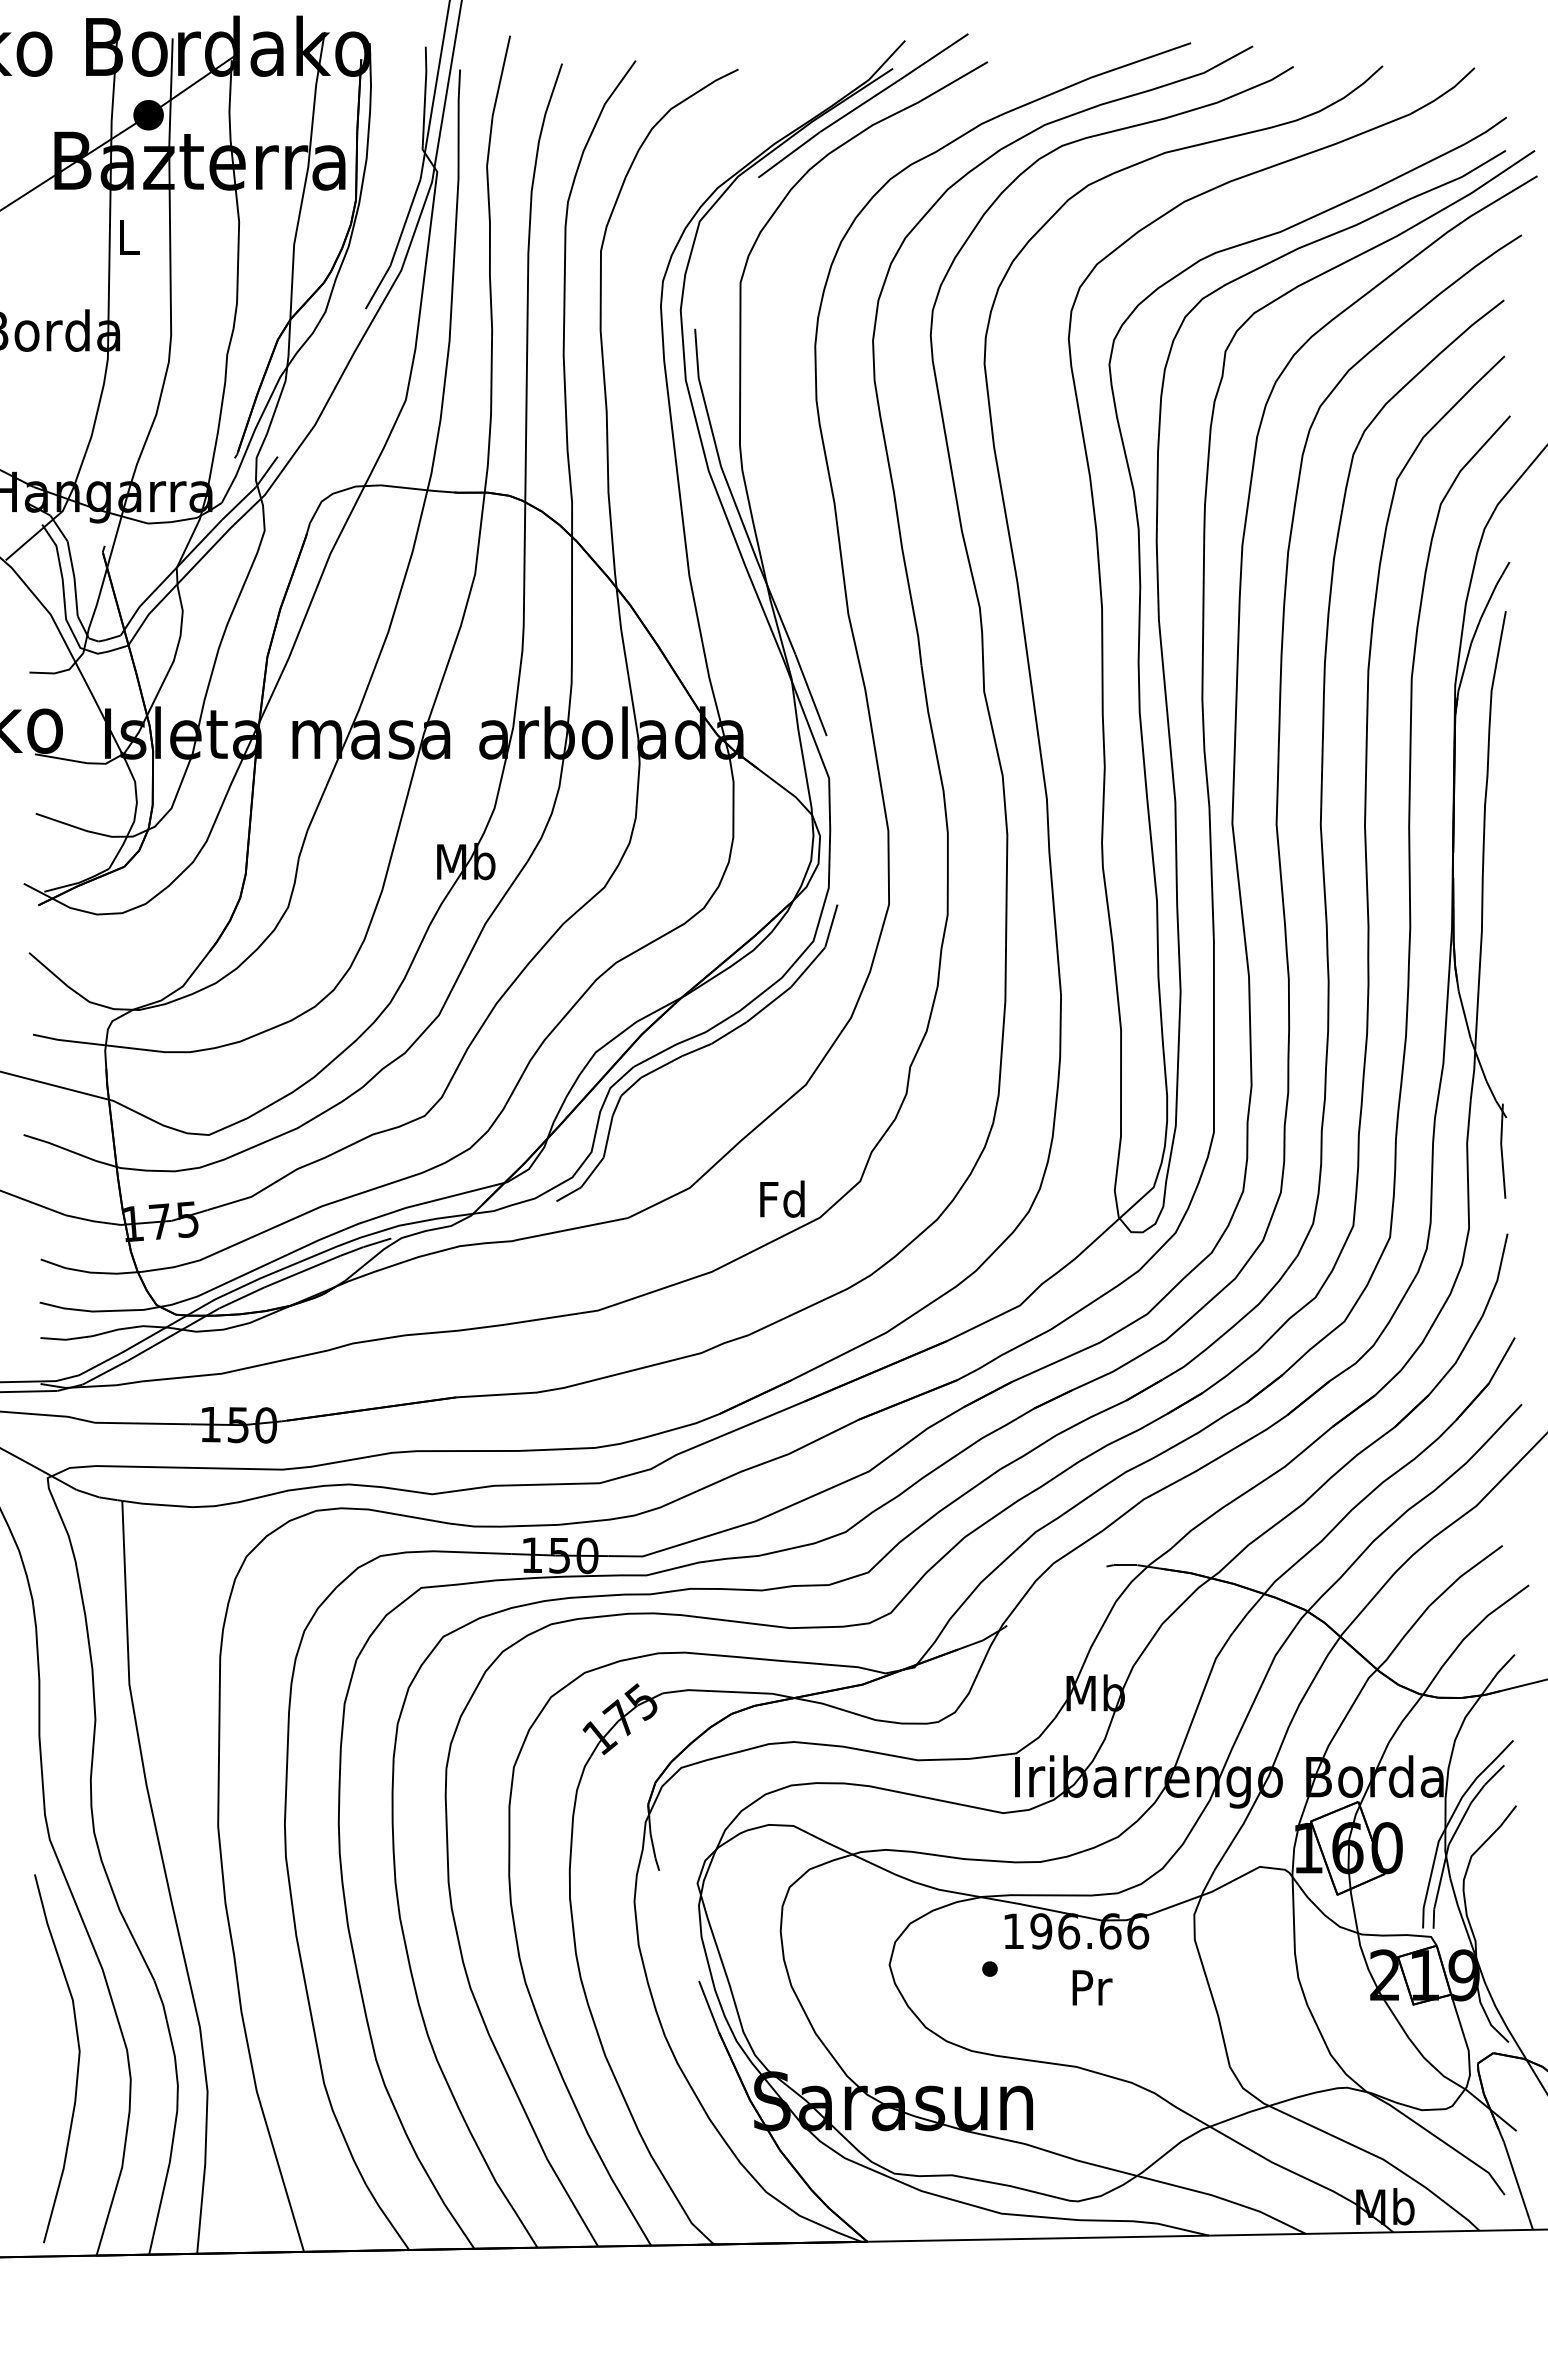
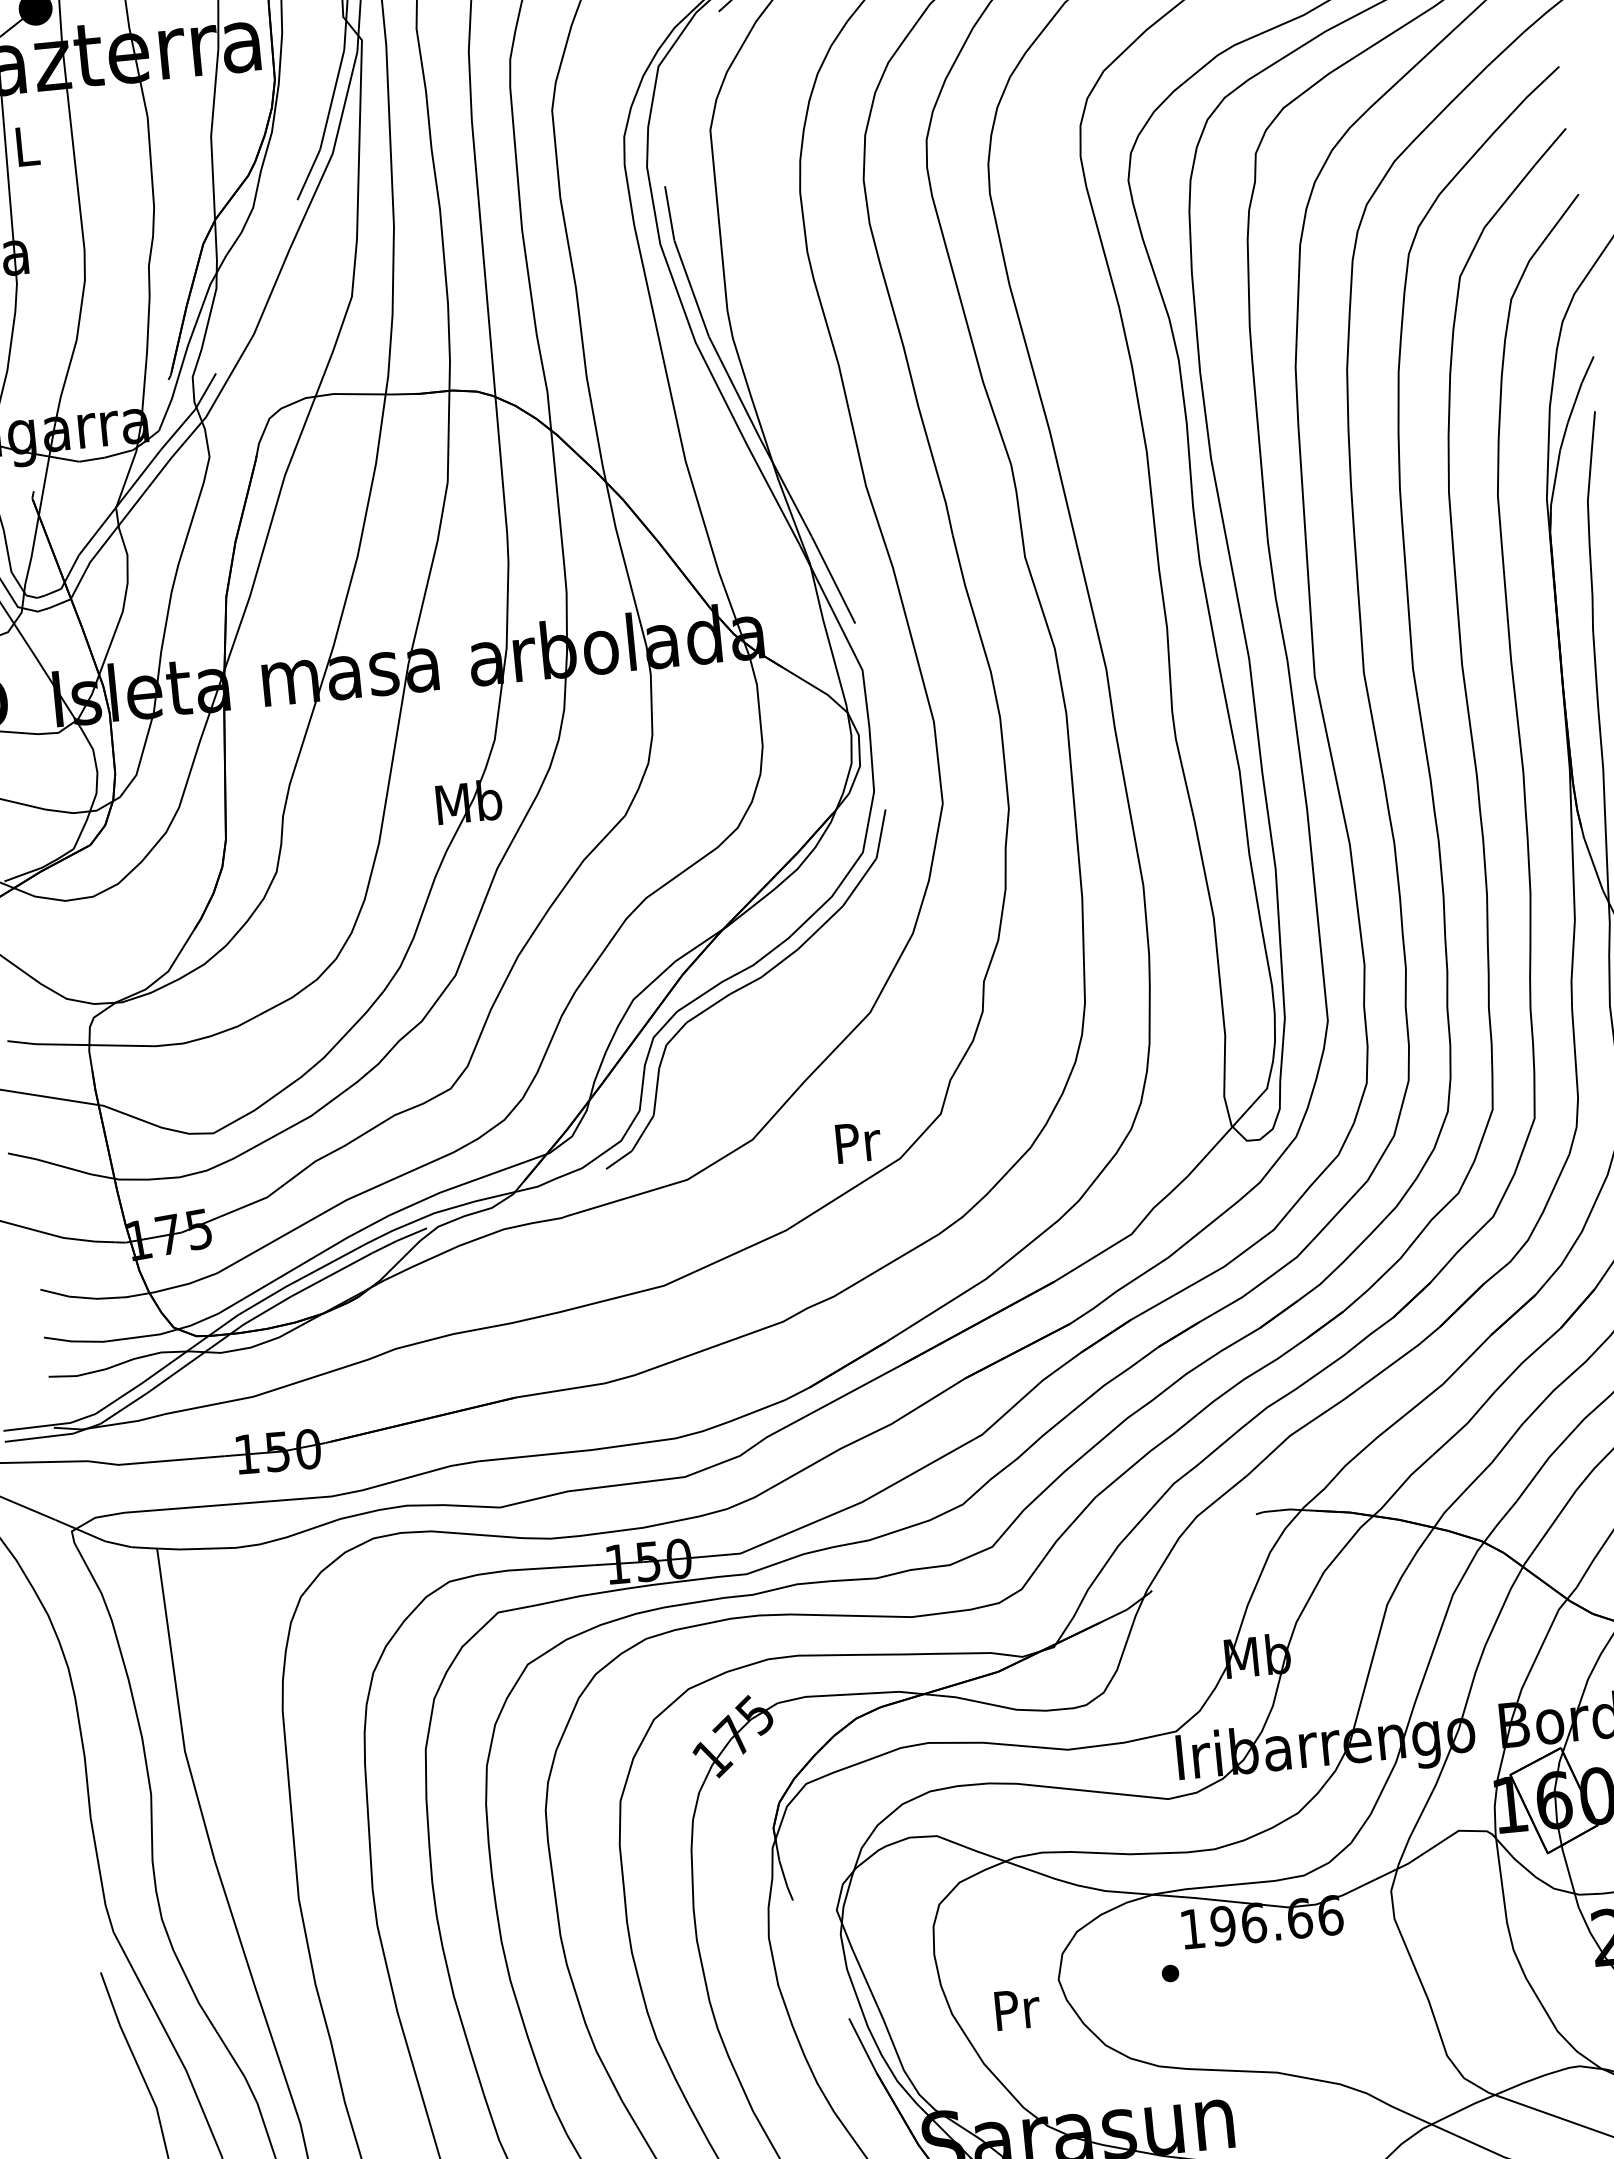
text: (782, 1198) -> (856, 1141), Fd -> Pr
text: (1092, 1987) -> (1017, 2009), moved

